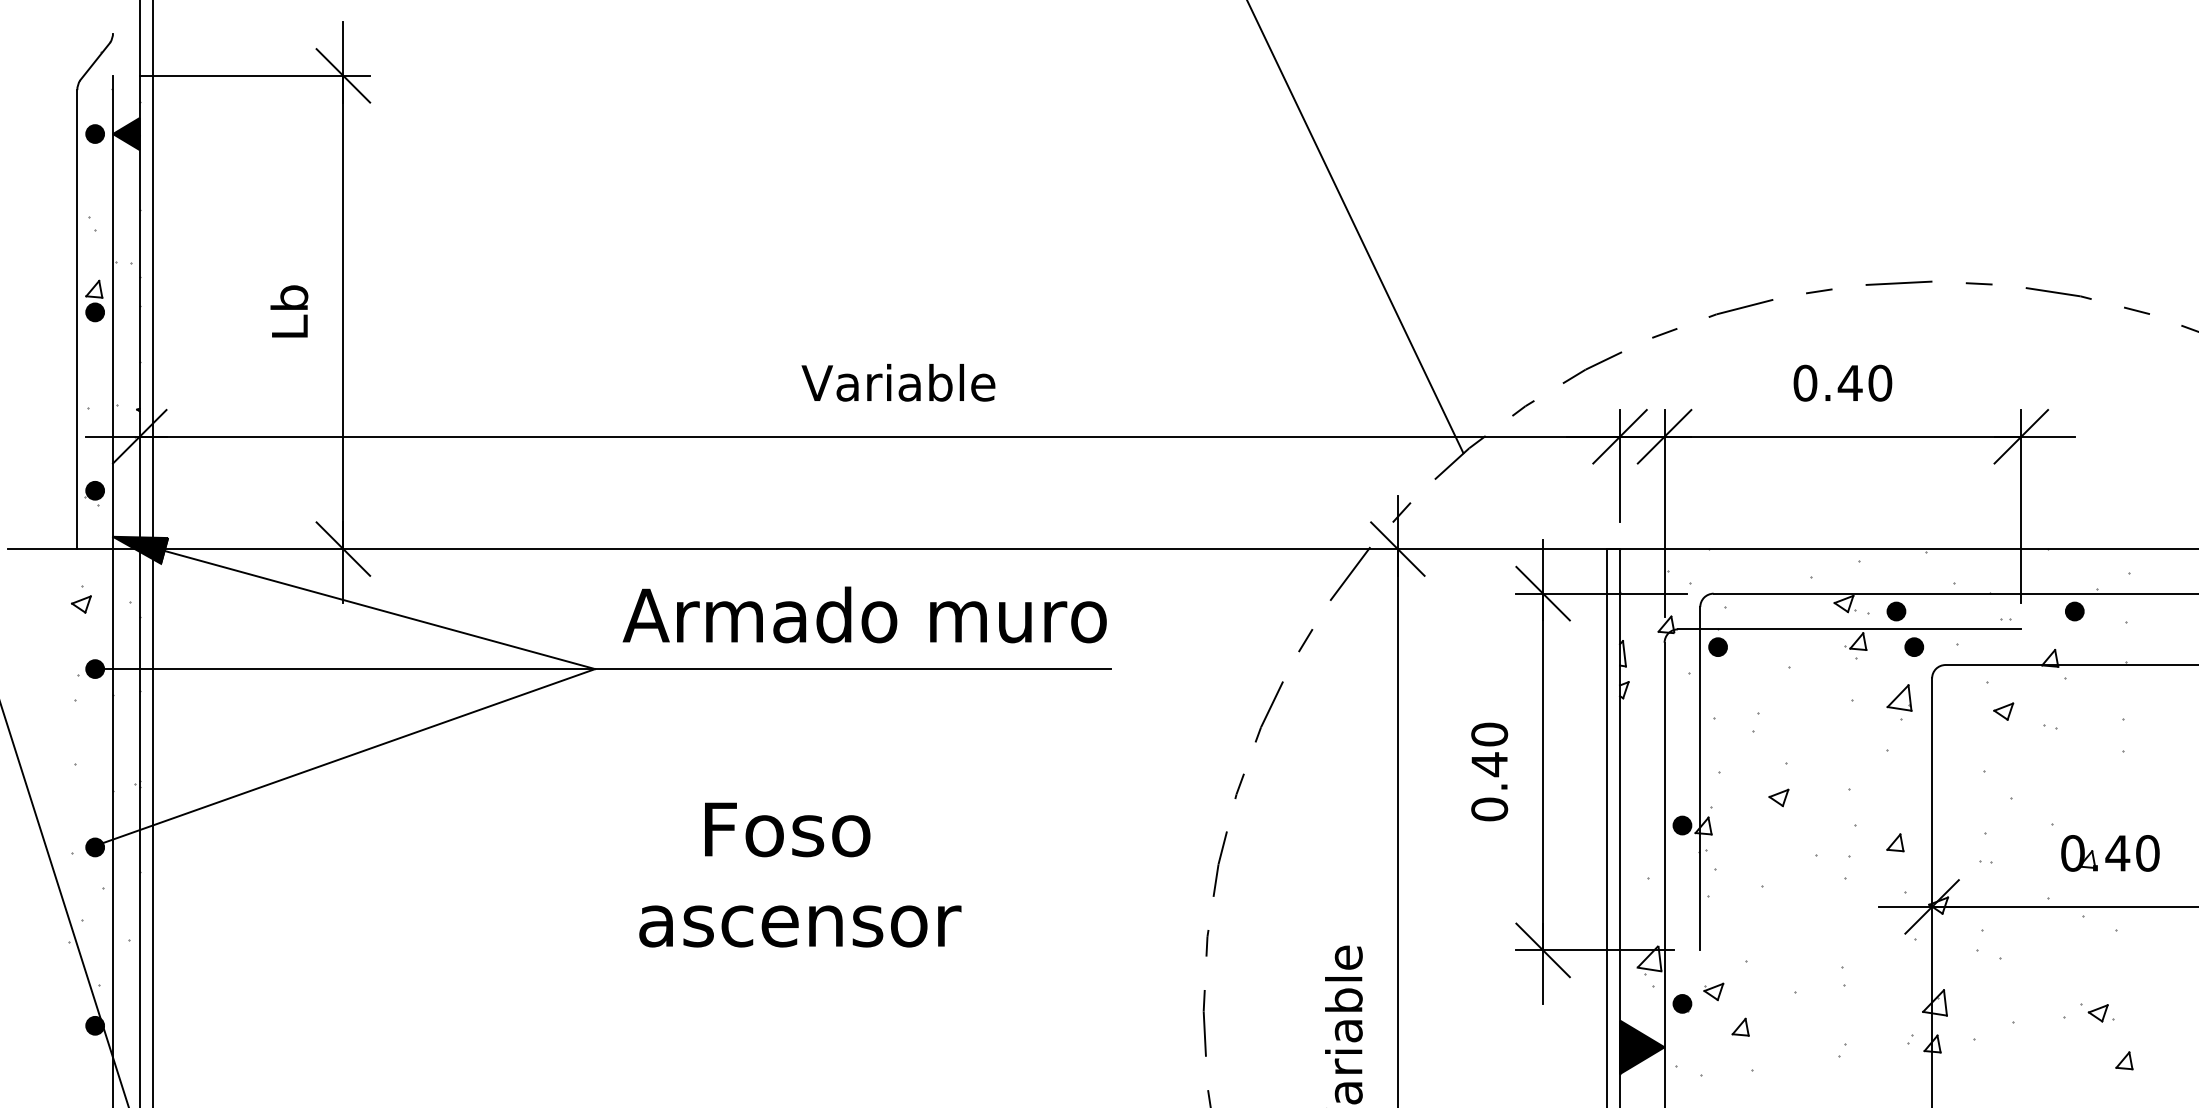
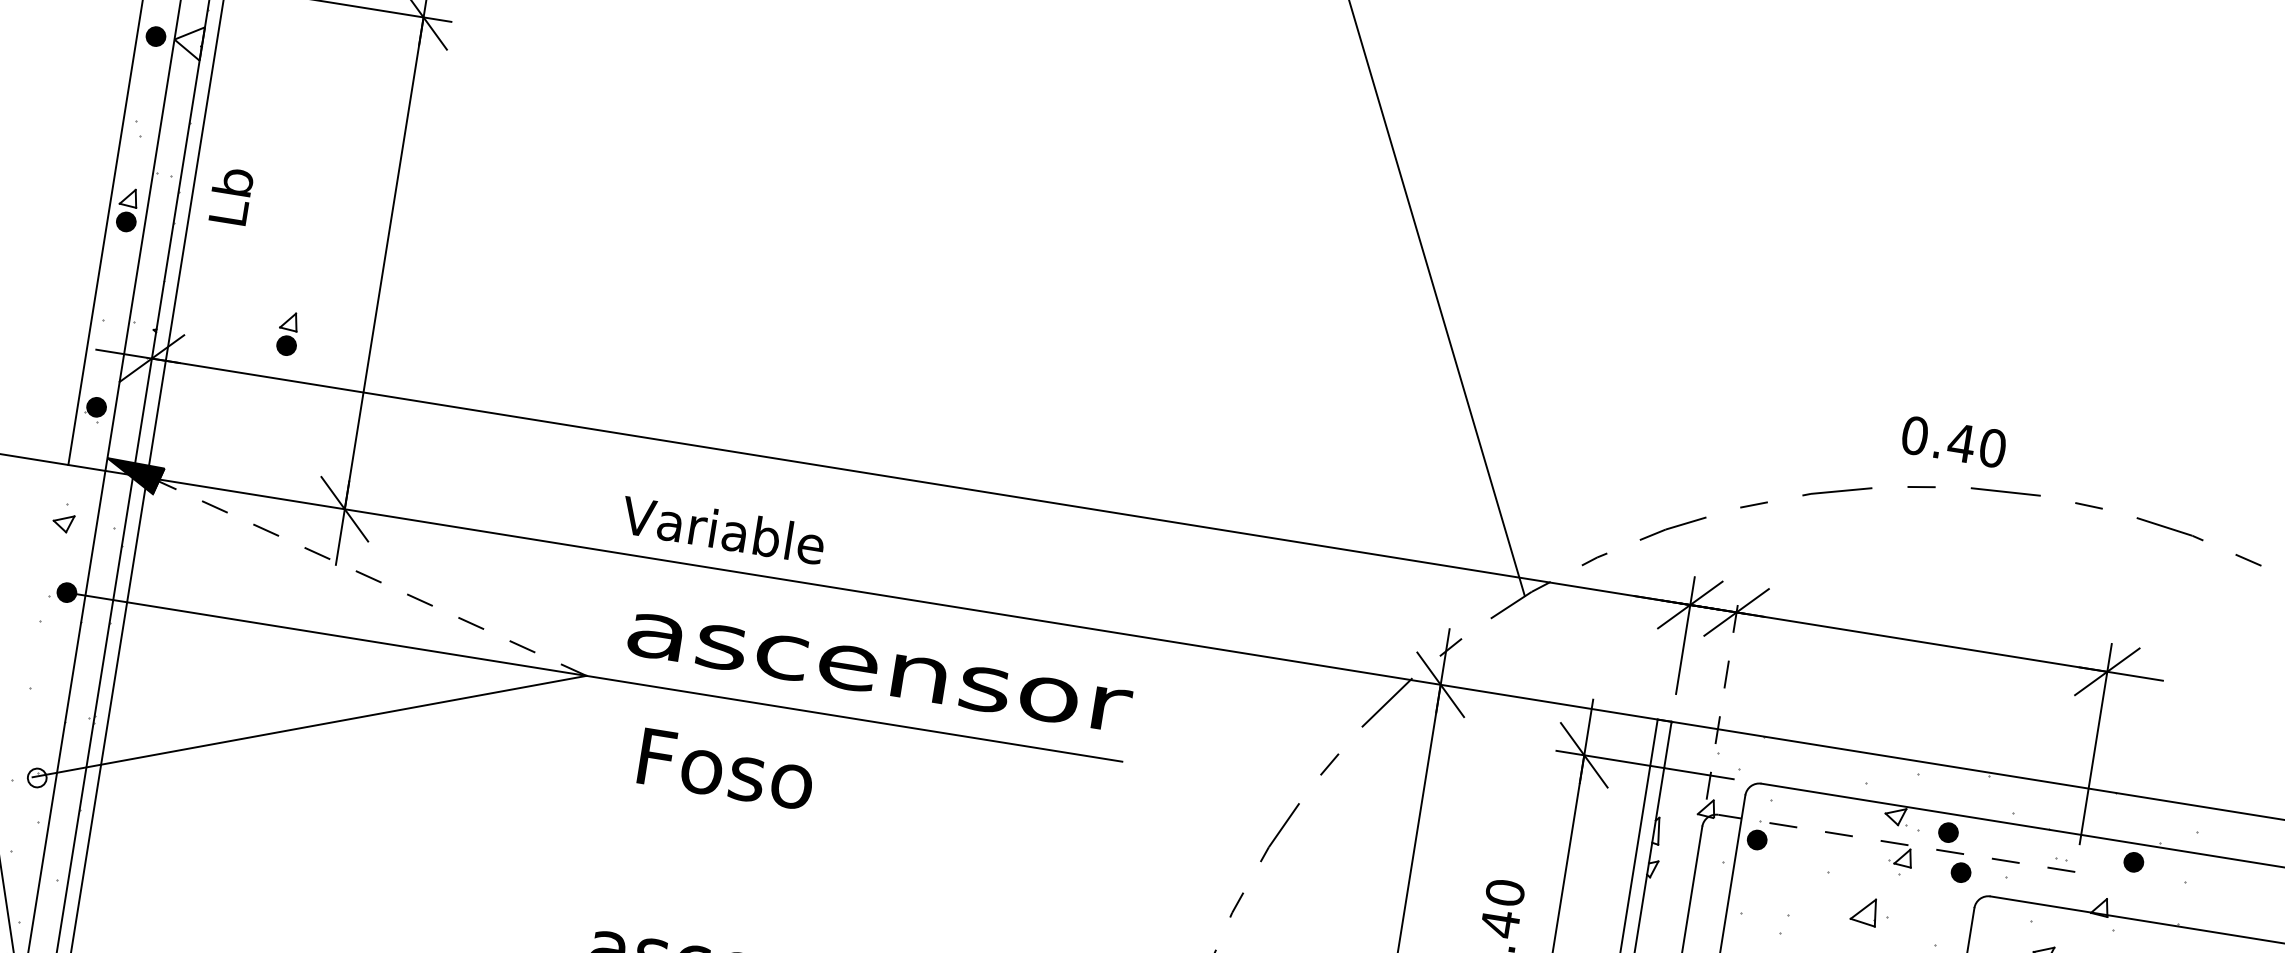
fill: (126, 134) -> (188, 42), removed
text: (289, 311) -> (230, 196), moved
text: (898, 382) -> (723, 529), moved
text: (1842, 382) -> (1953, 441), moved
part: (263, 392) -> (287, 333), added
line: (1664, 512) -> (1723, 691), solid -> dashed
line: (353, 602) -> (346, 566), solid -> dashed
text: (866, 614) -> (877, 664), Armado muro -> ascensor
line: (1849, 629) -> (1896, 843), solid -> dashed
part: (1899, 697) -> (1864, 910), moved
text: (787, 829) -> (726, 769), moved
fill: (95, 847) -> (37, 778), removed

